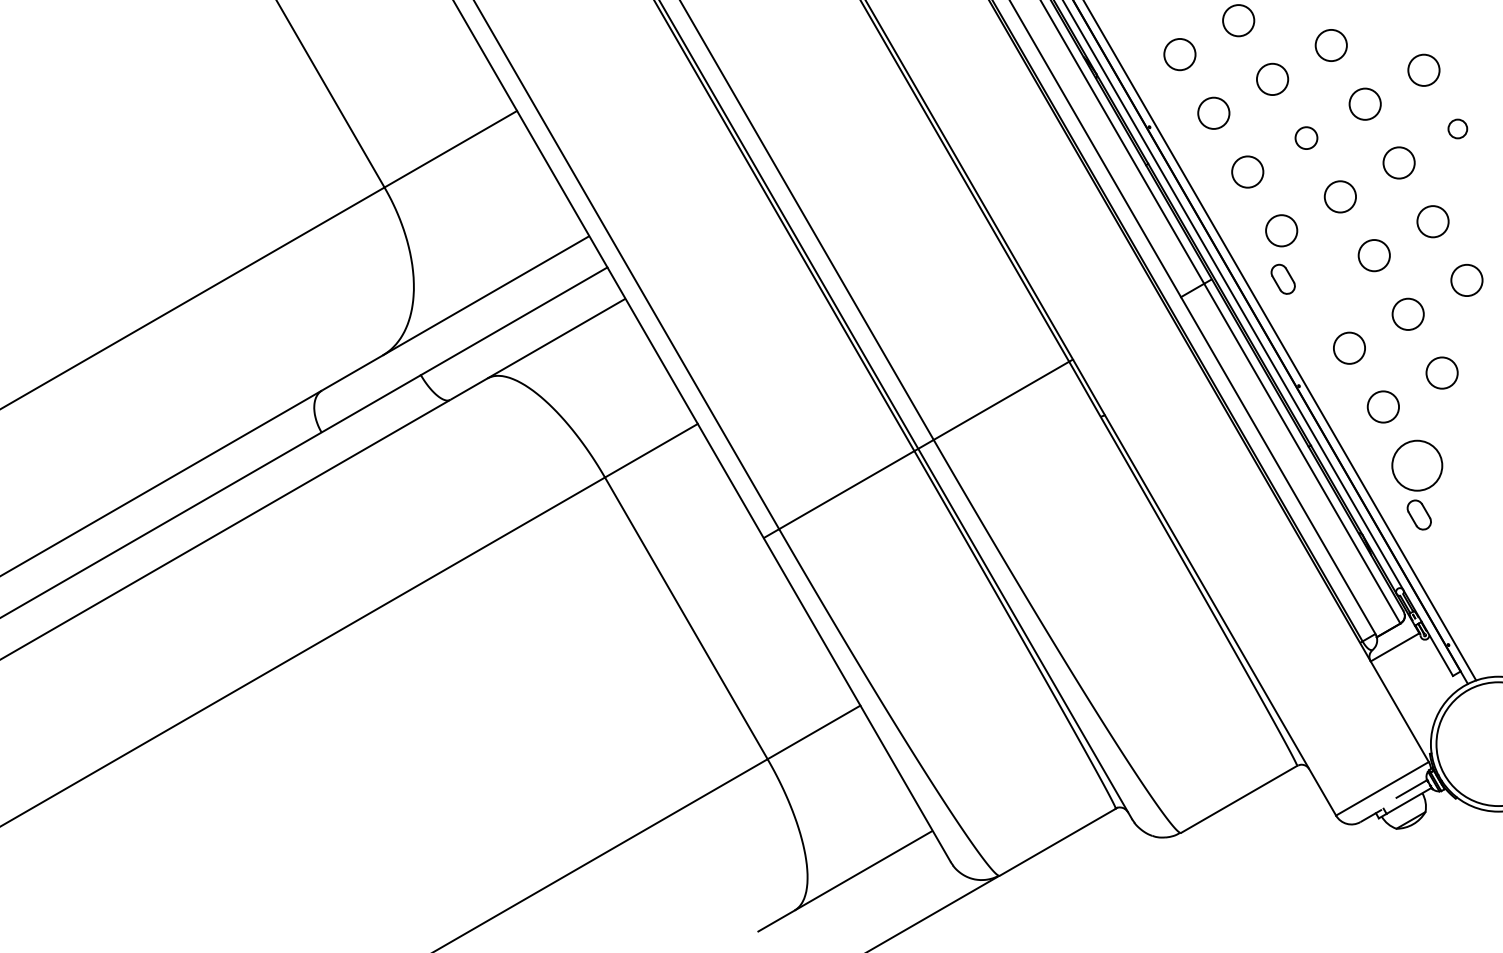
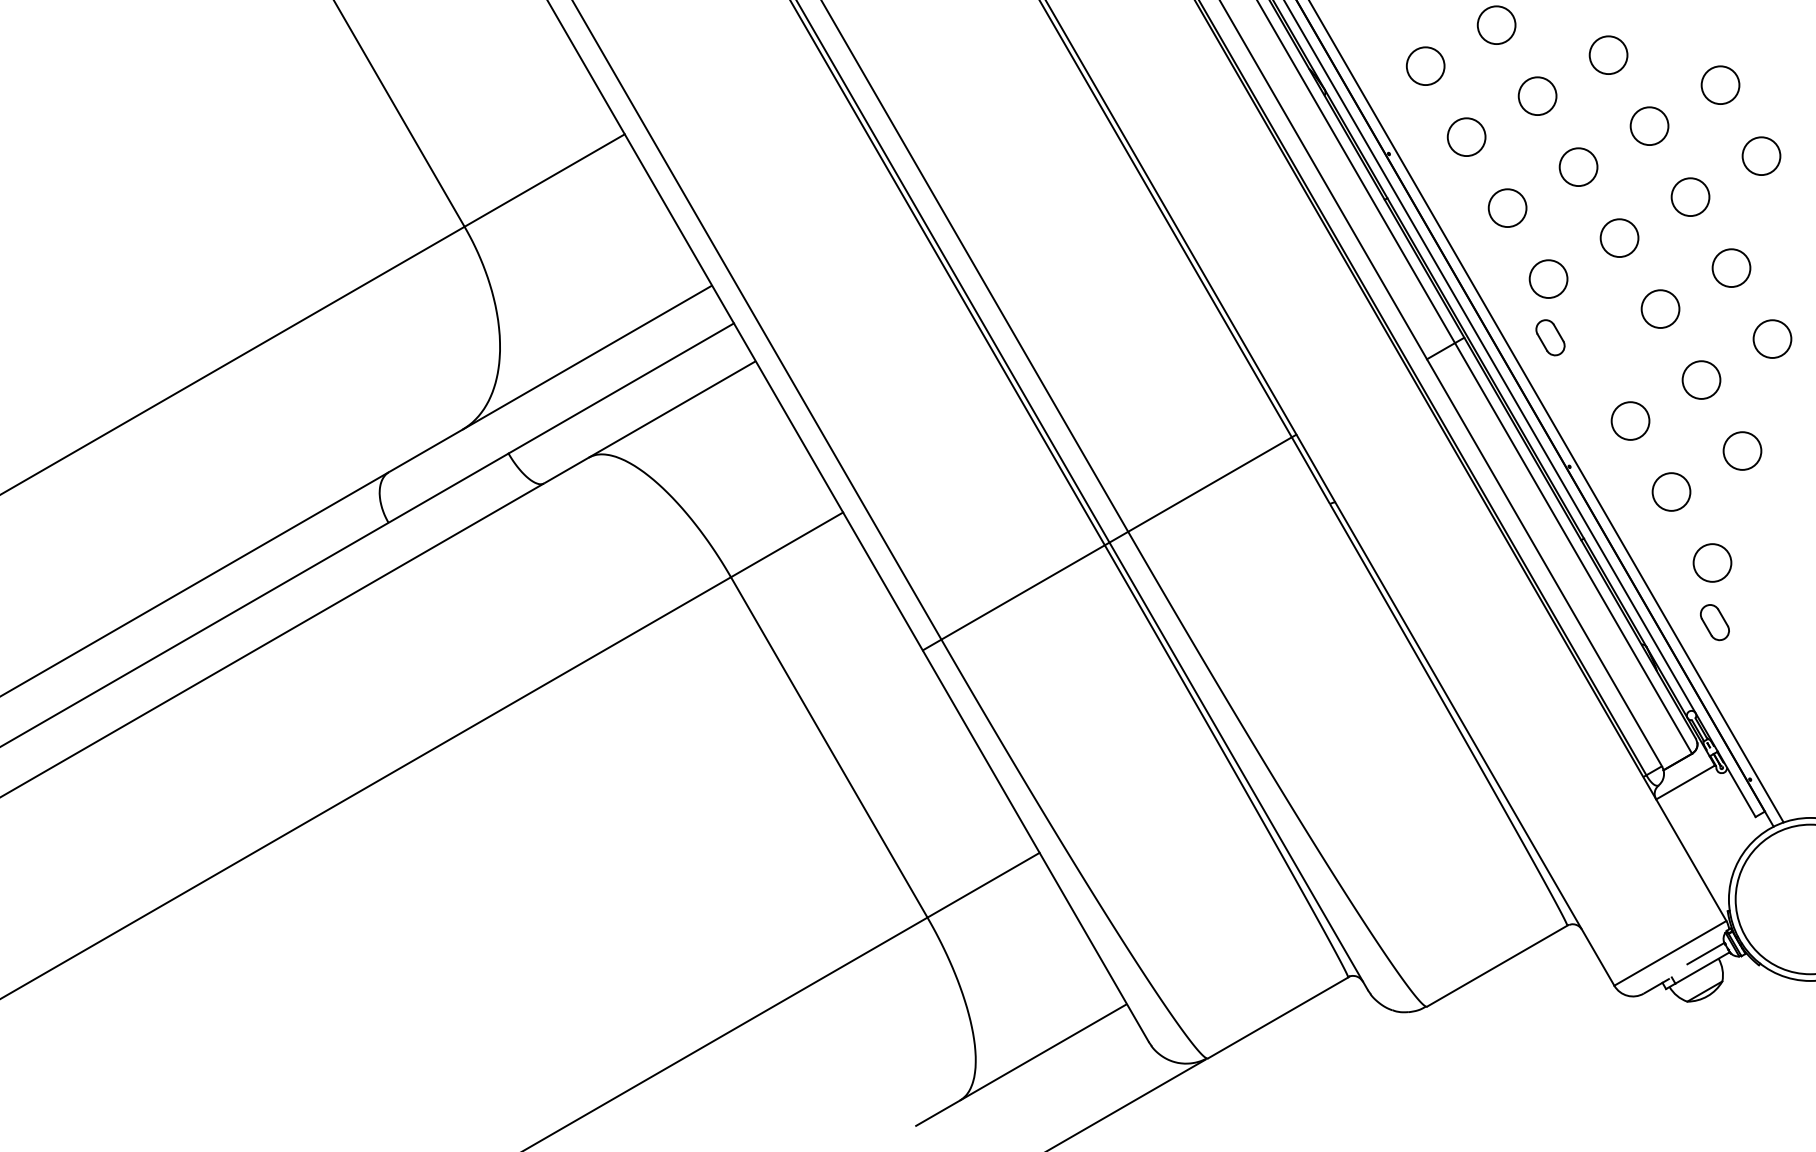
circle: (1457, 128) -> (1761, 155), size x1.67
circle: (1306, 138) -> (1578, 167), size x1.43
circle: (1417, 465) -> (1712, 562), size x0.62

